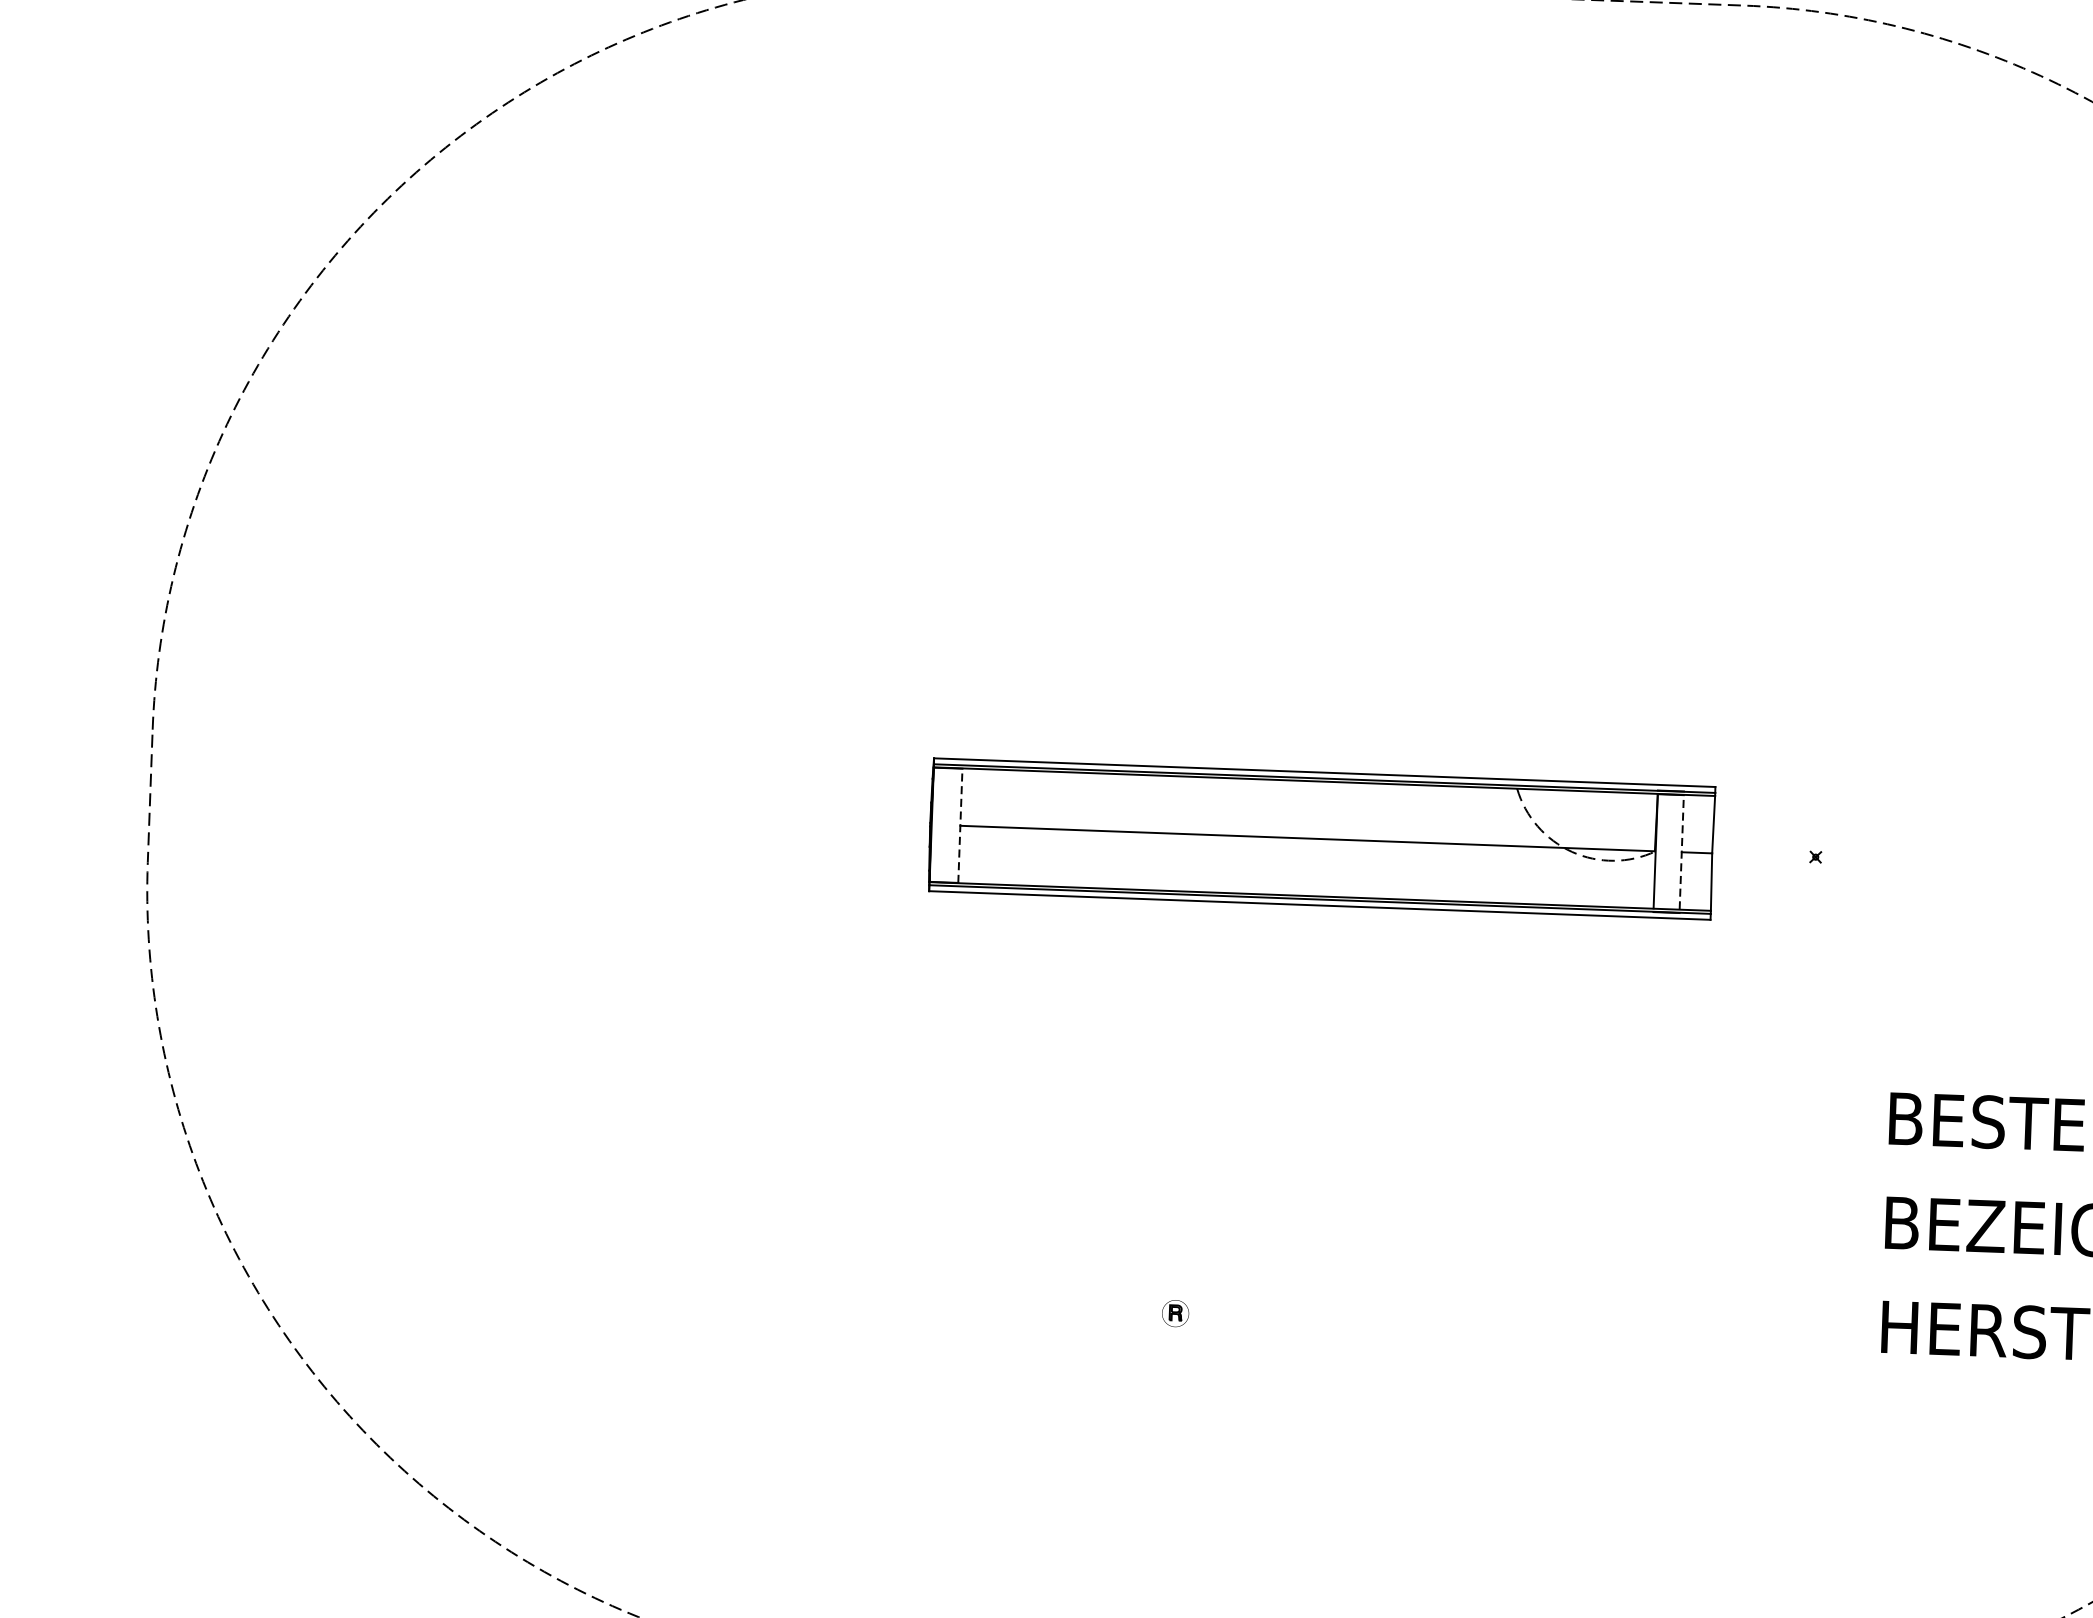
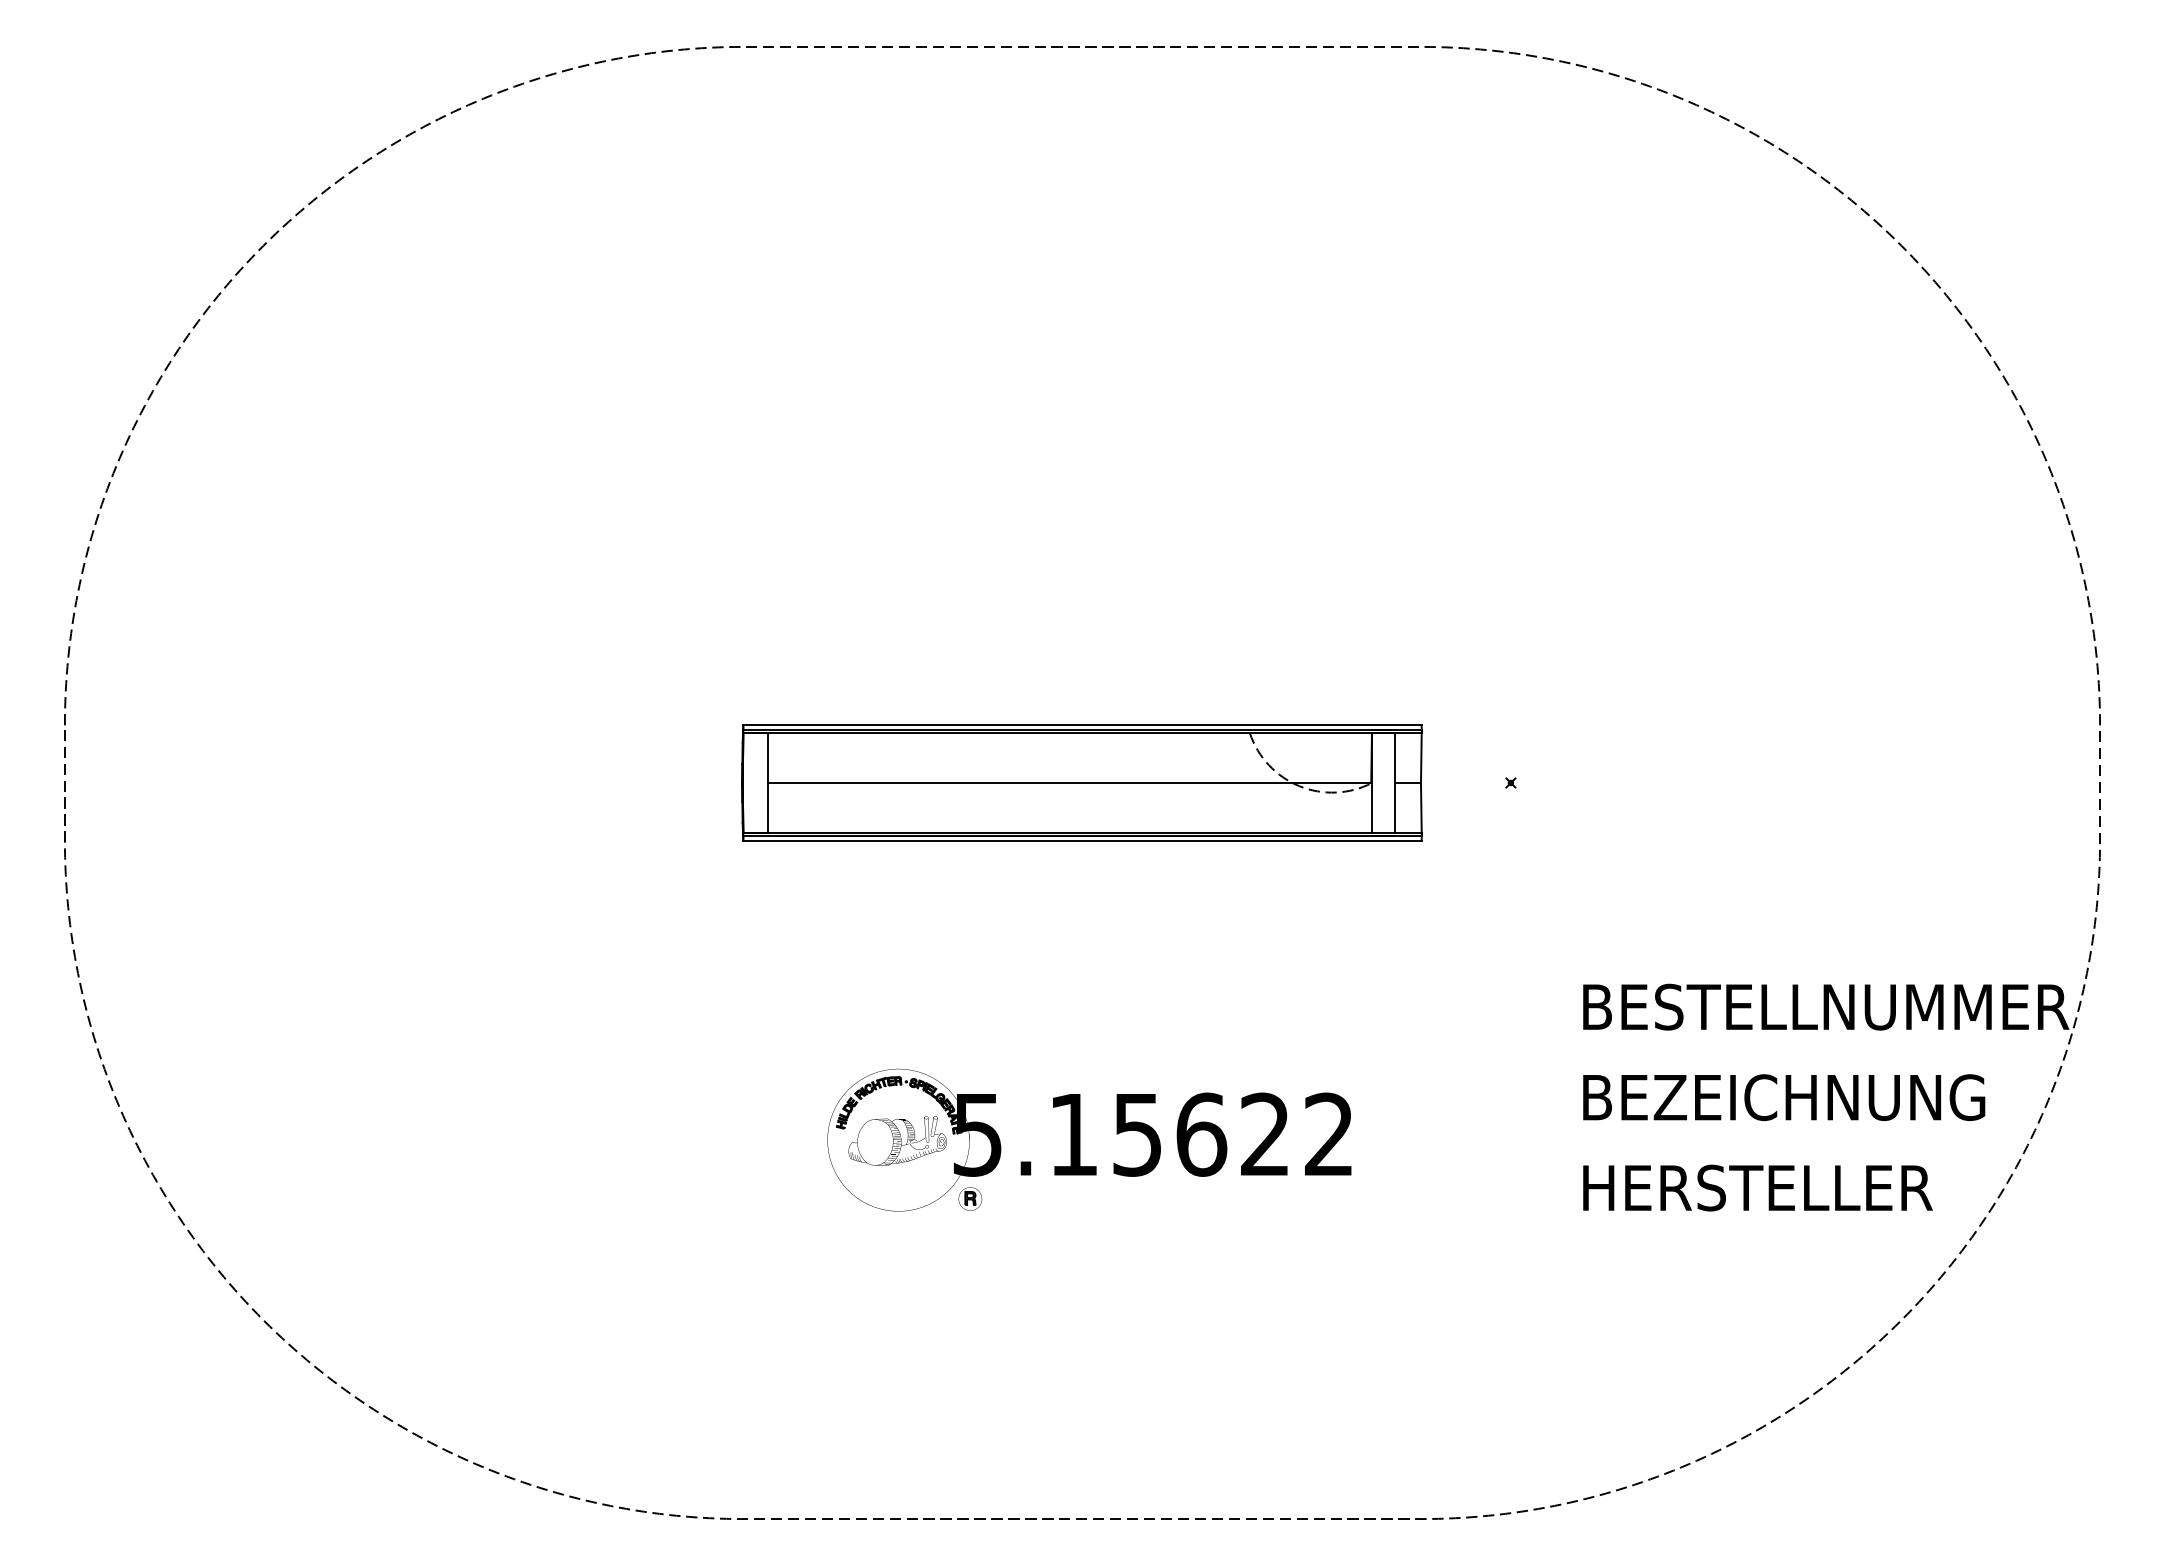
line: (960, 826) -> (768, 783), dashed -> solid
line: (1681, 852) -> (1394, 783), dashed -> solid
part: (1304, 1249) -> (1080, 1139), added

